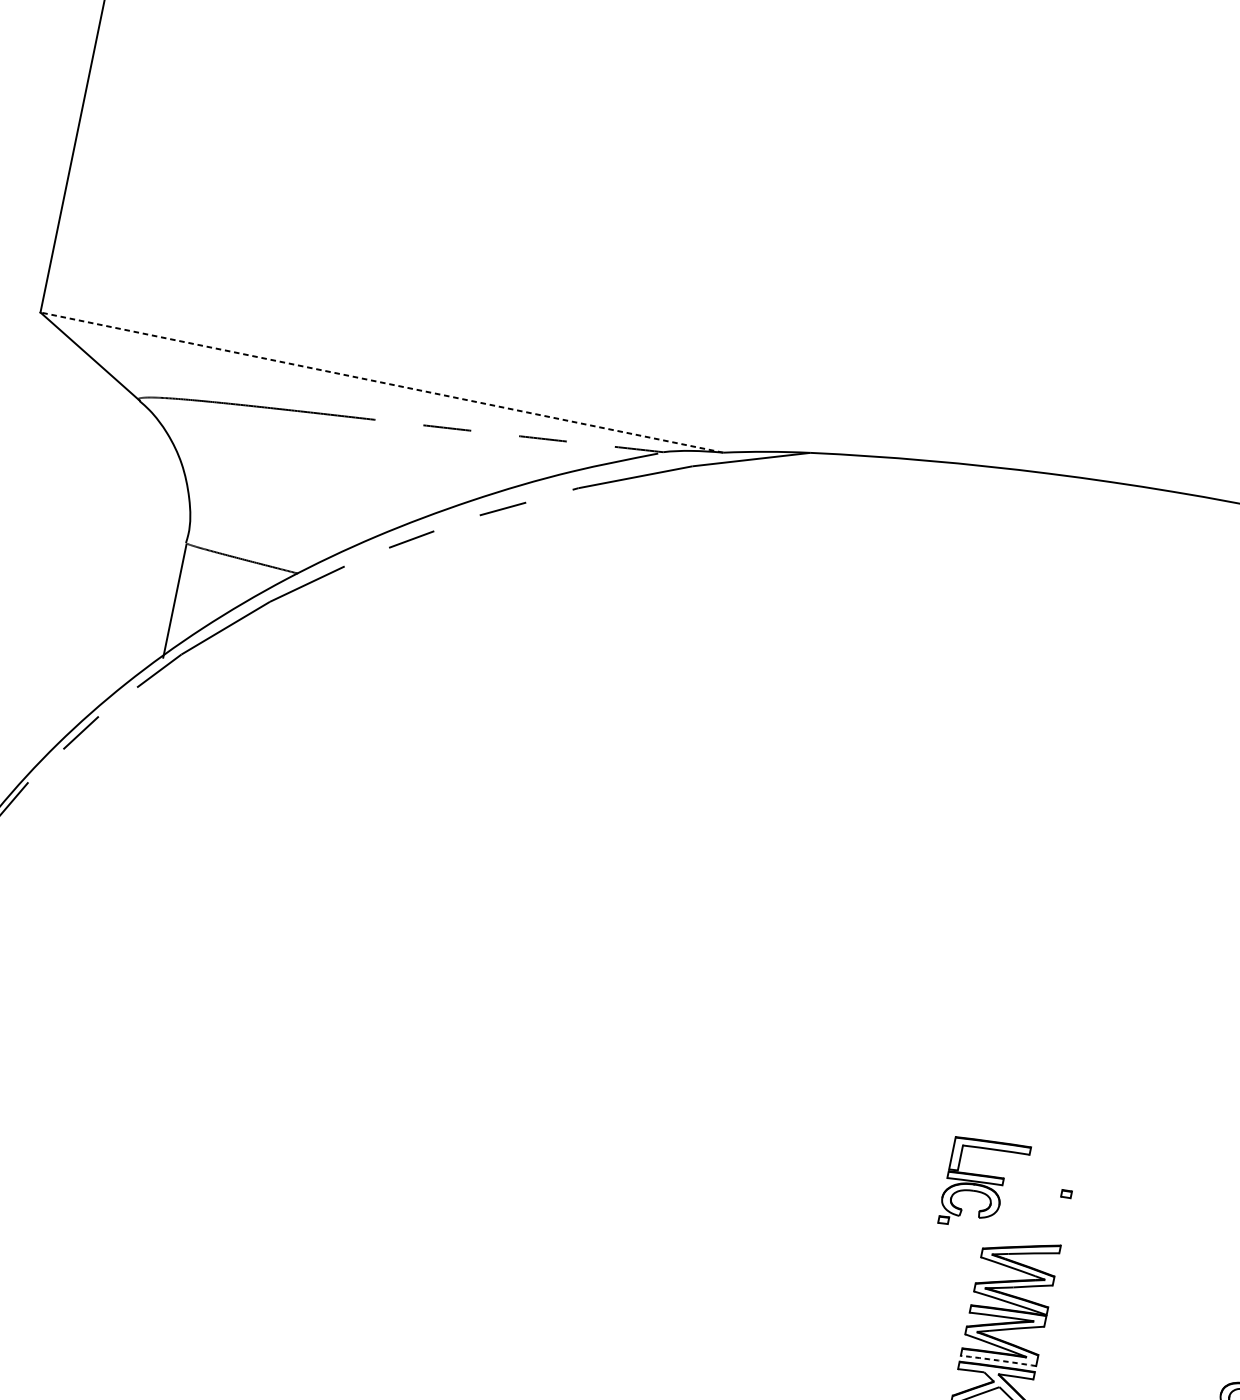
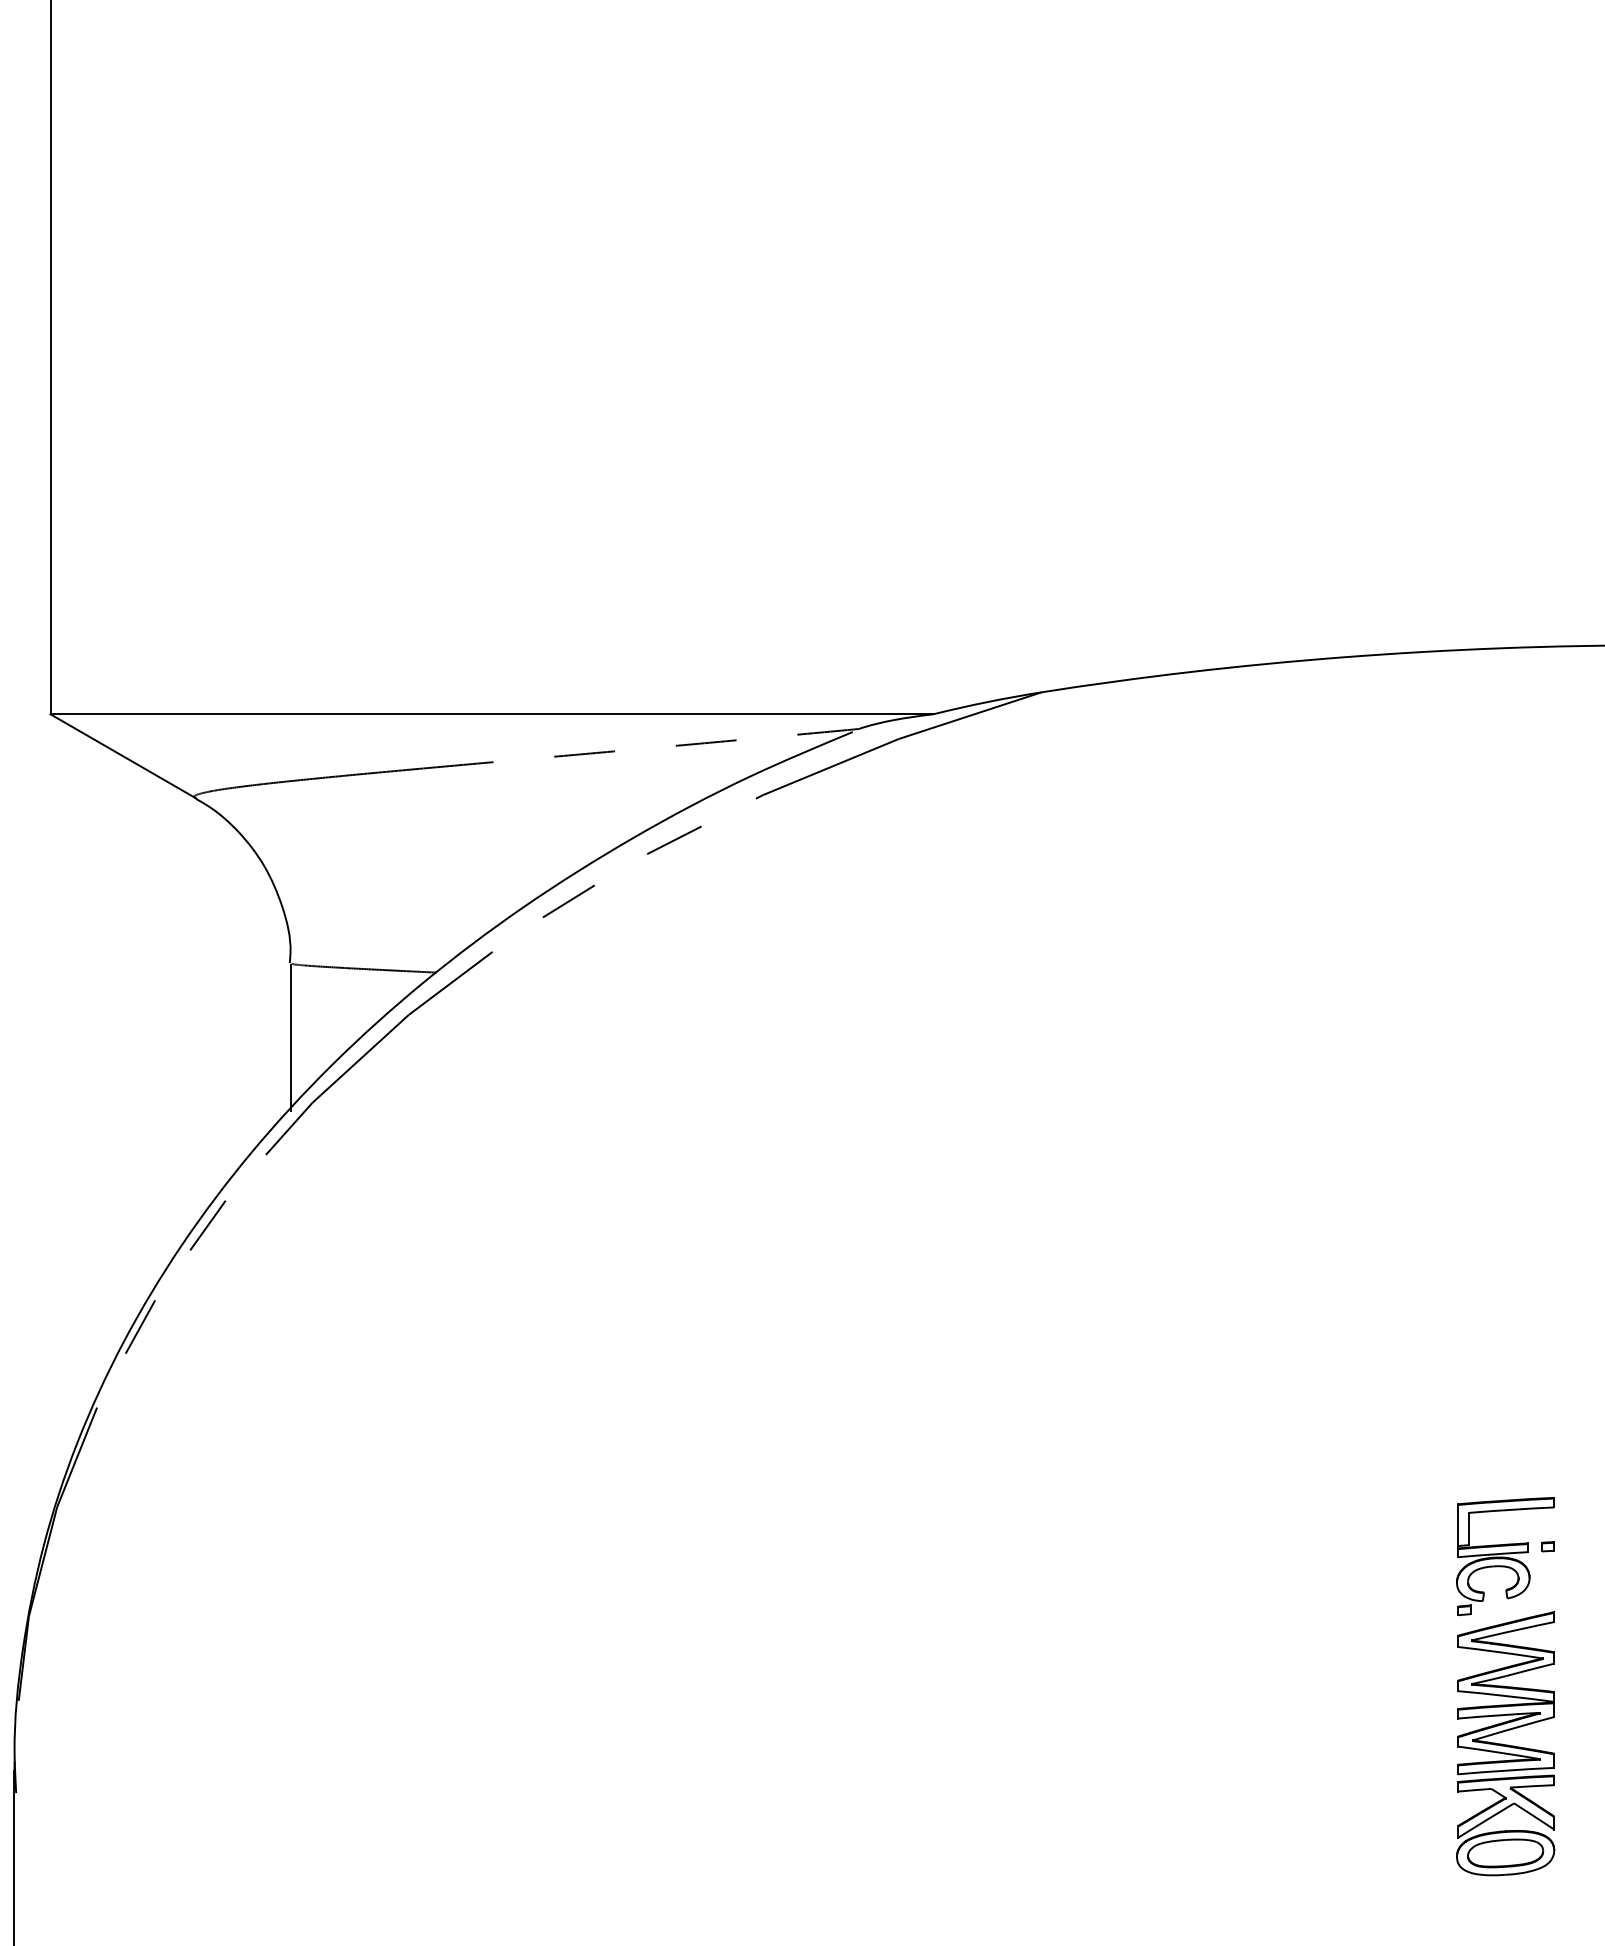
line: (381, 382) -> (491, 714), dashed -> solid
part: (984, 1184) -> (1505, 1556), moved
arc: (998, 1360) -> (1506, 1770), dashed -> solid

